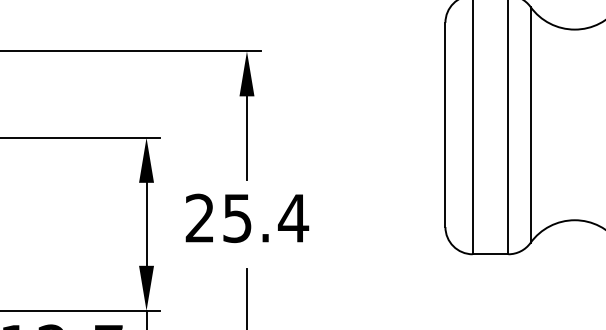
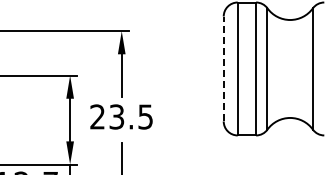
line: (444, 123) -> (223, 68), solid -> dashed
text: (265, 217) -> (131, 116), 25.4 -> 23.5

